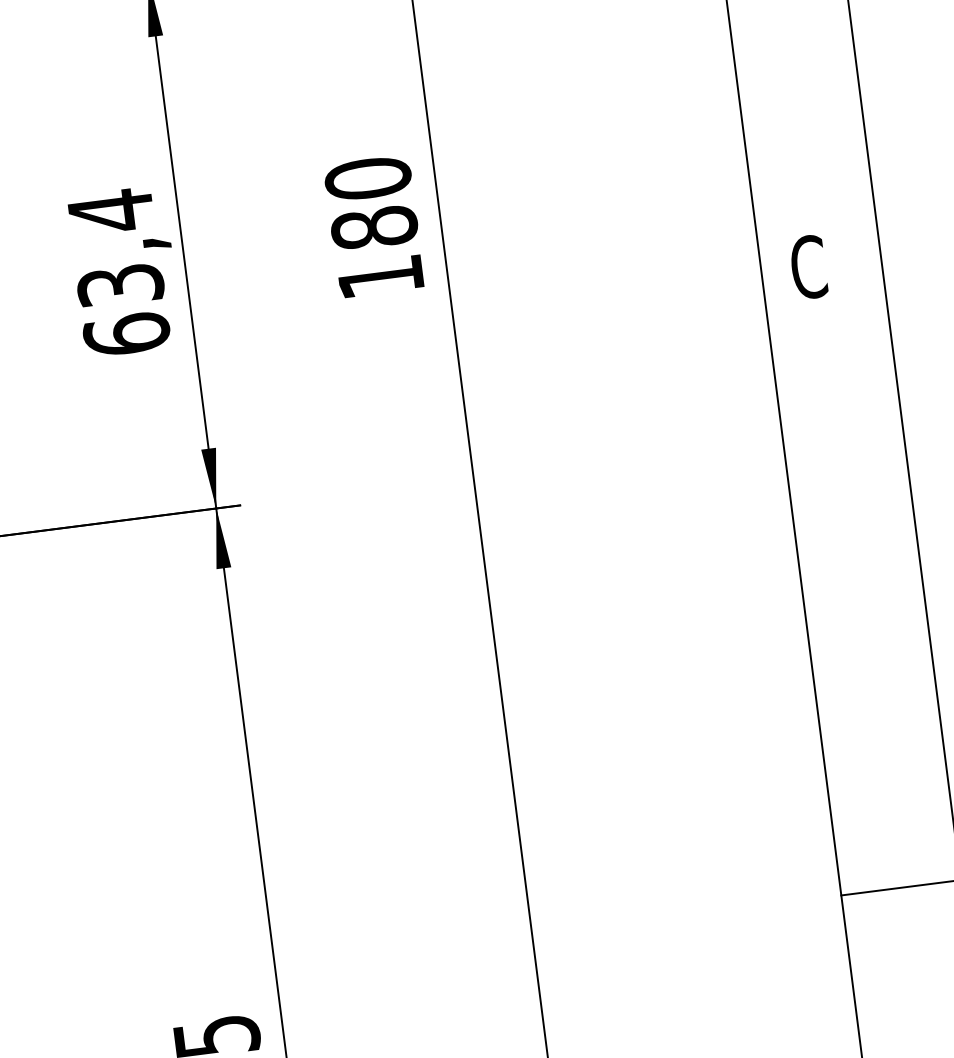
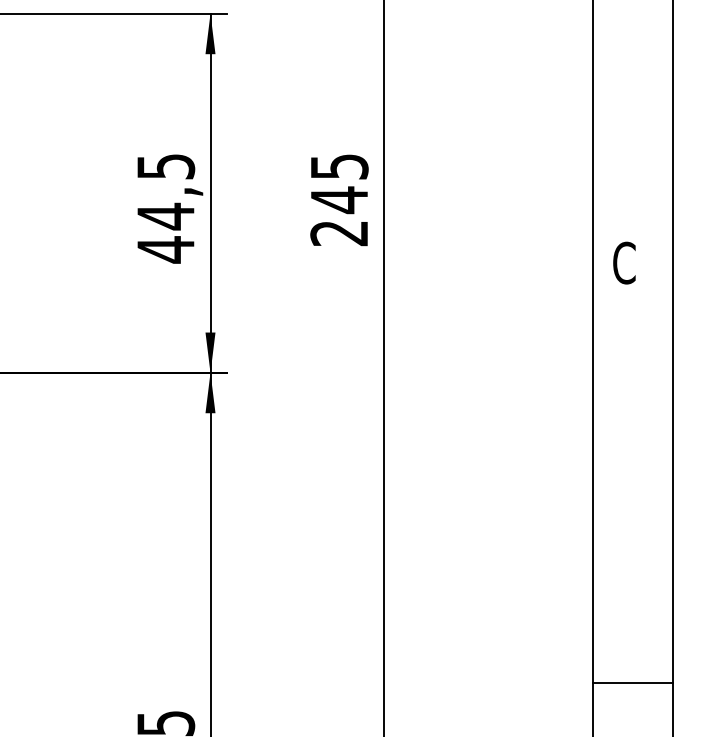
text: (374, 227) -> (339, 199), 180 -> 245
text: (118, 273) -> (165, 208), 63,4 -> 44,5

